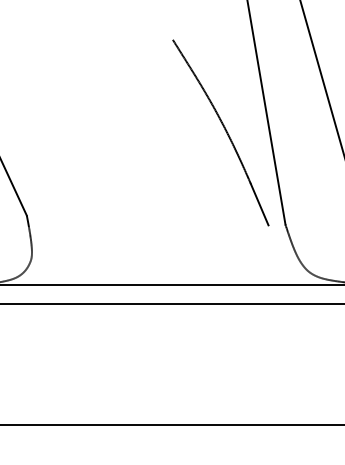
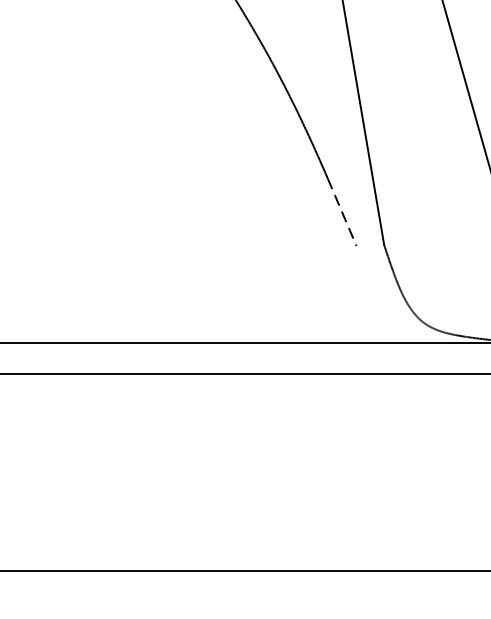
line: (259, 205) -> (341, 213), solid -> dashed

